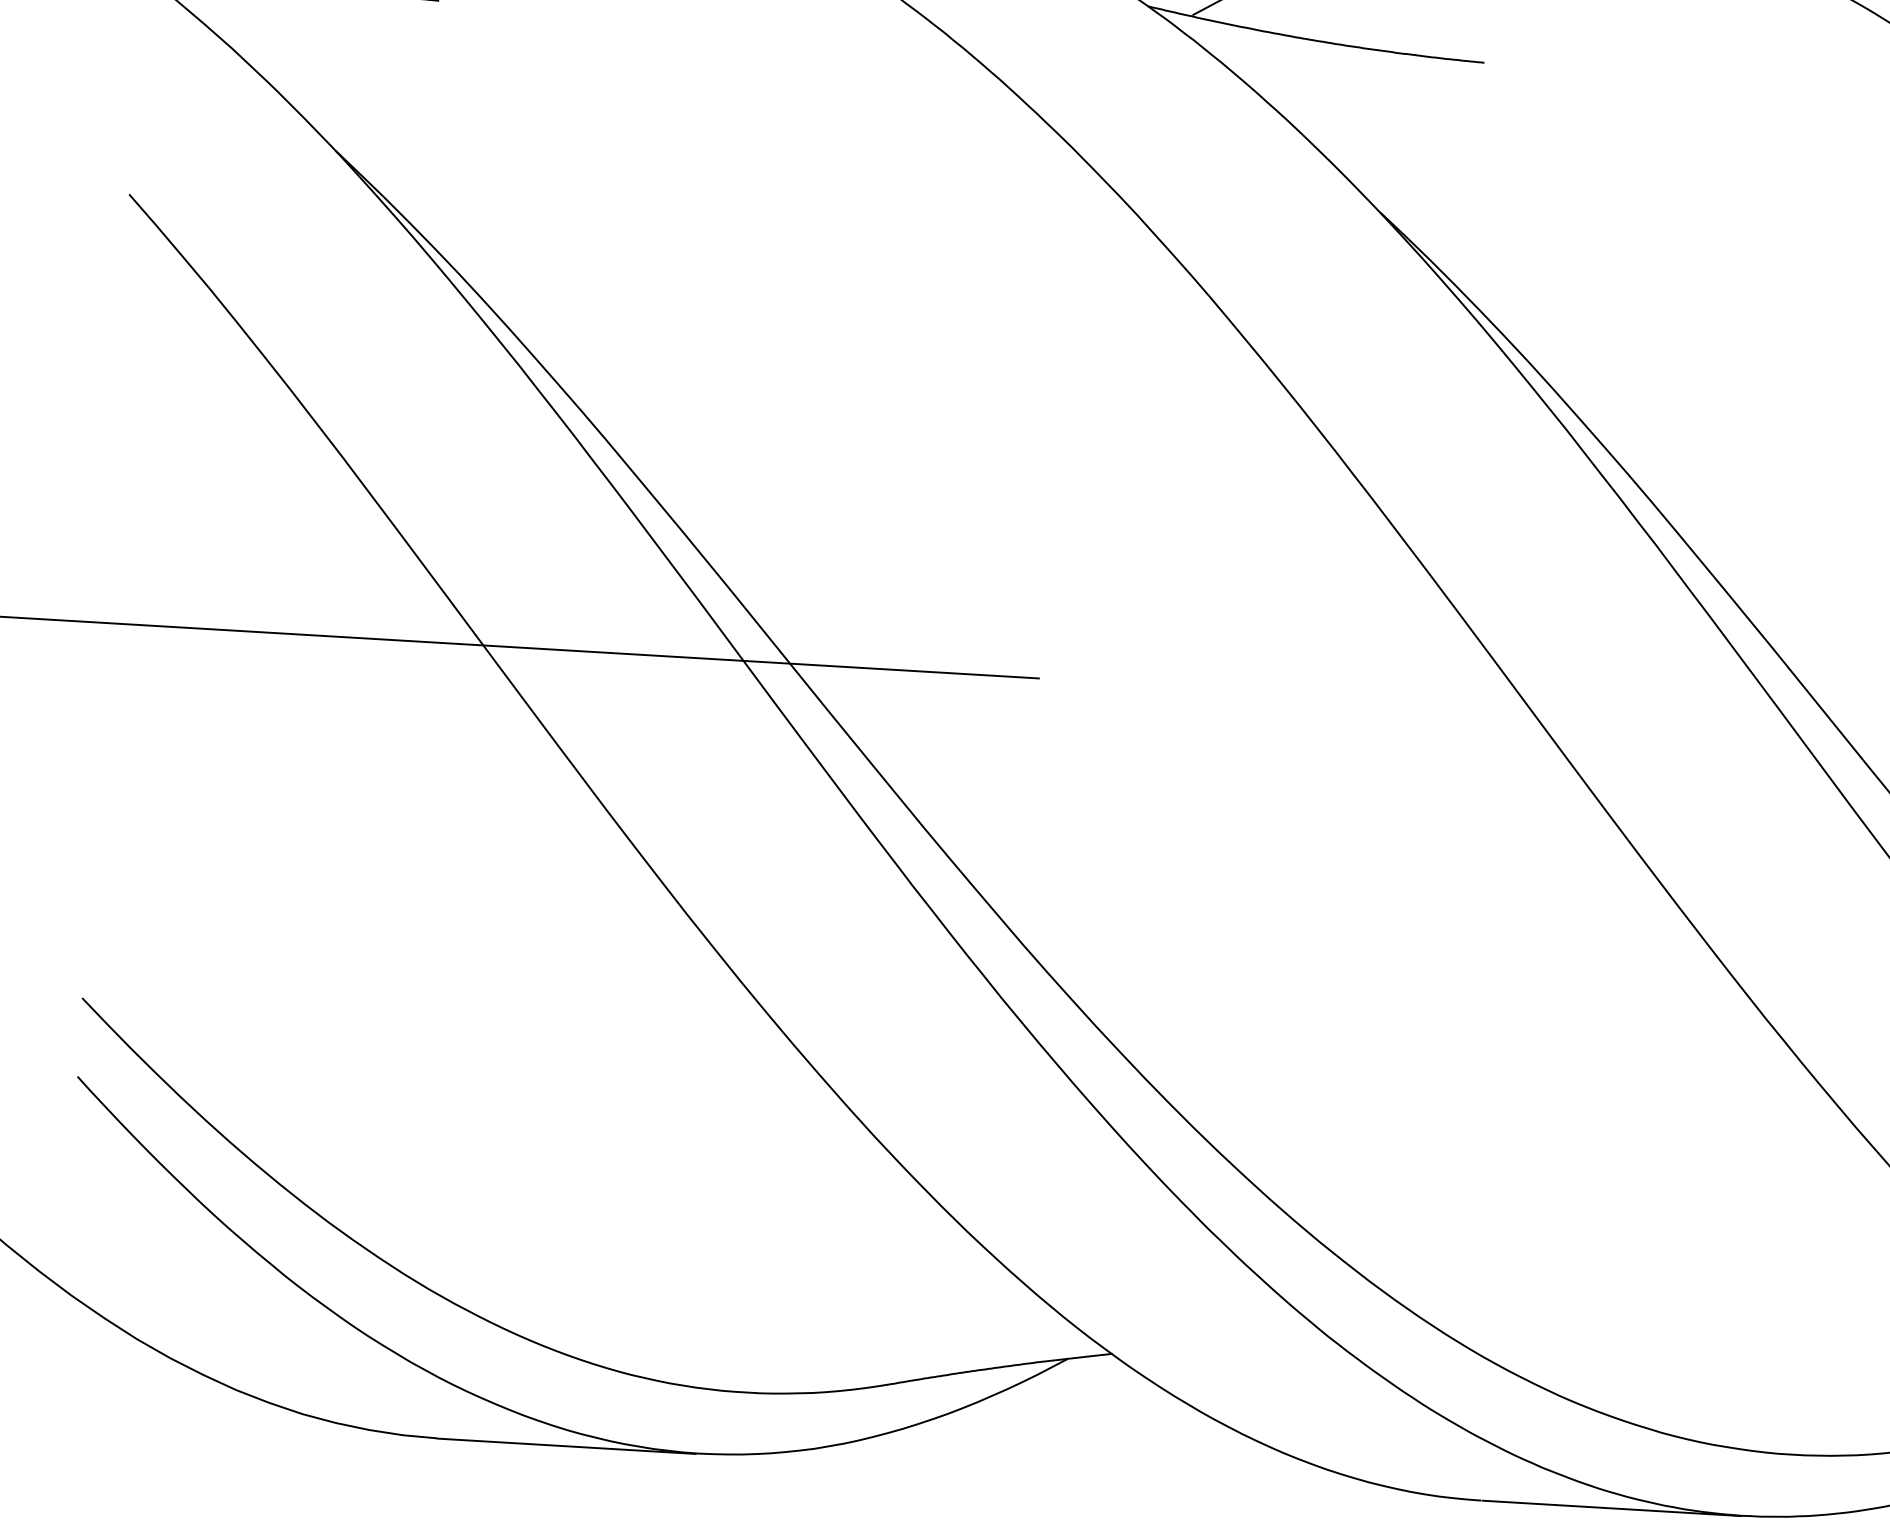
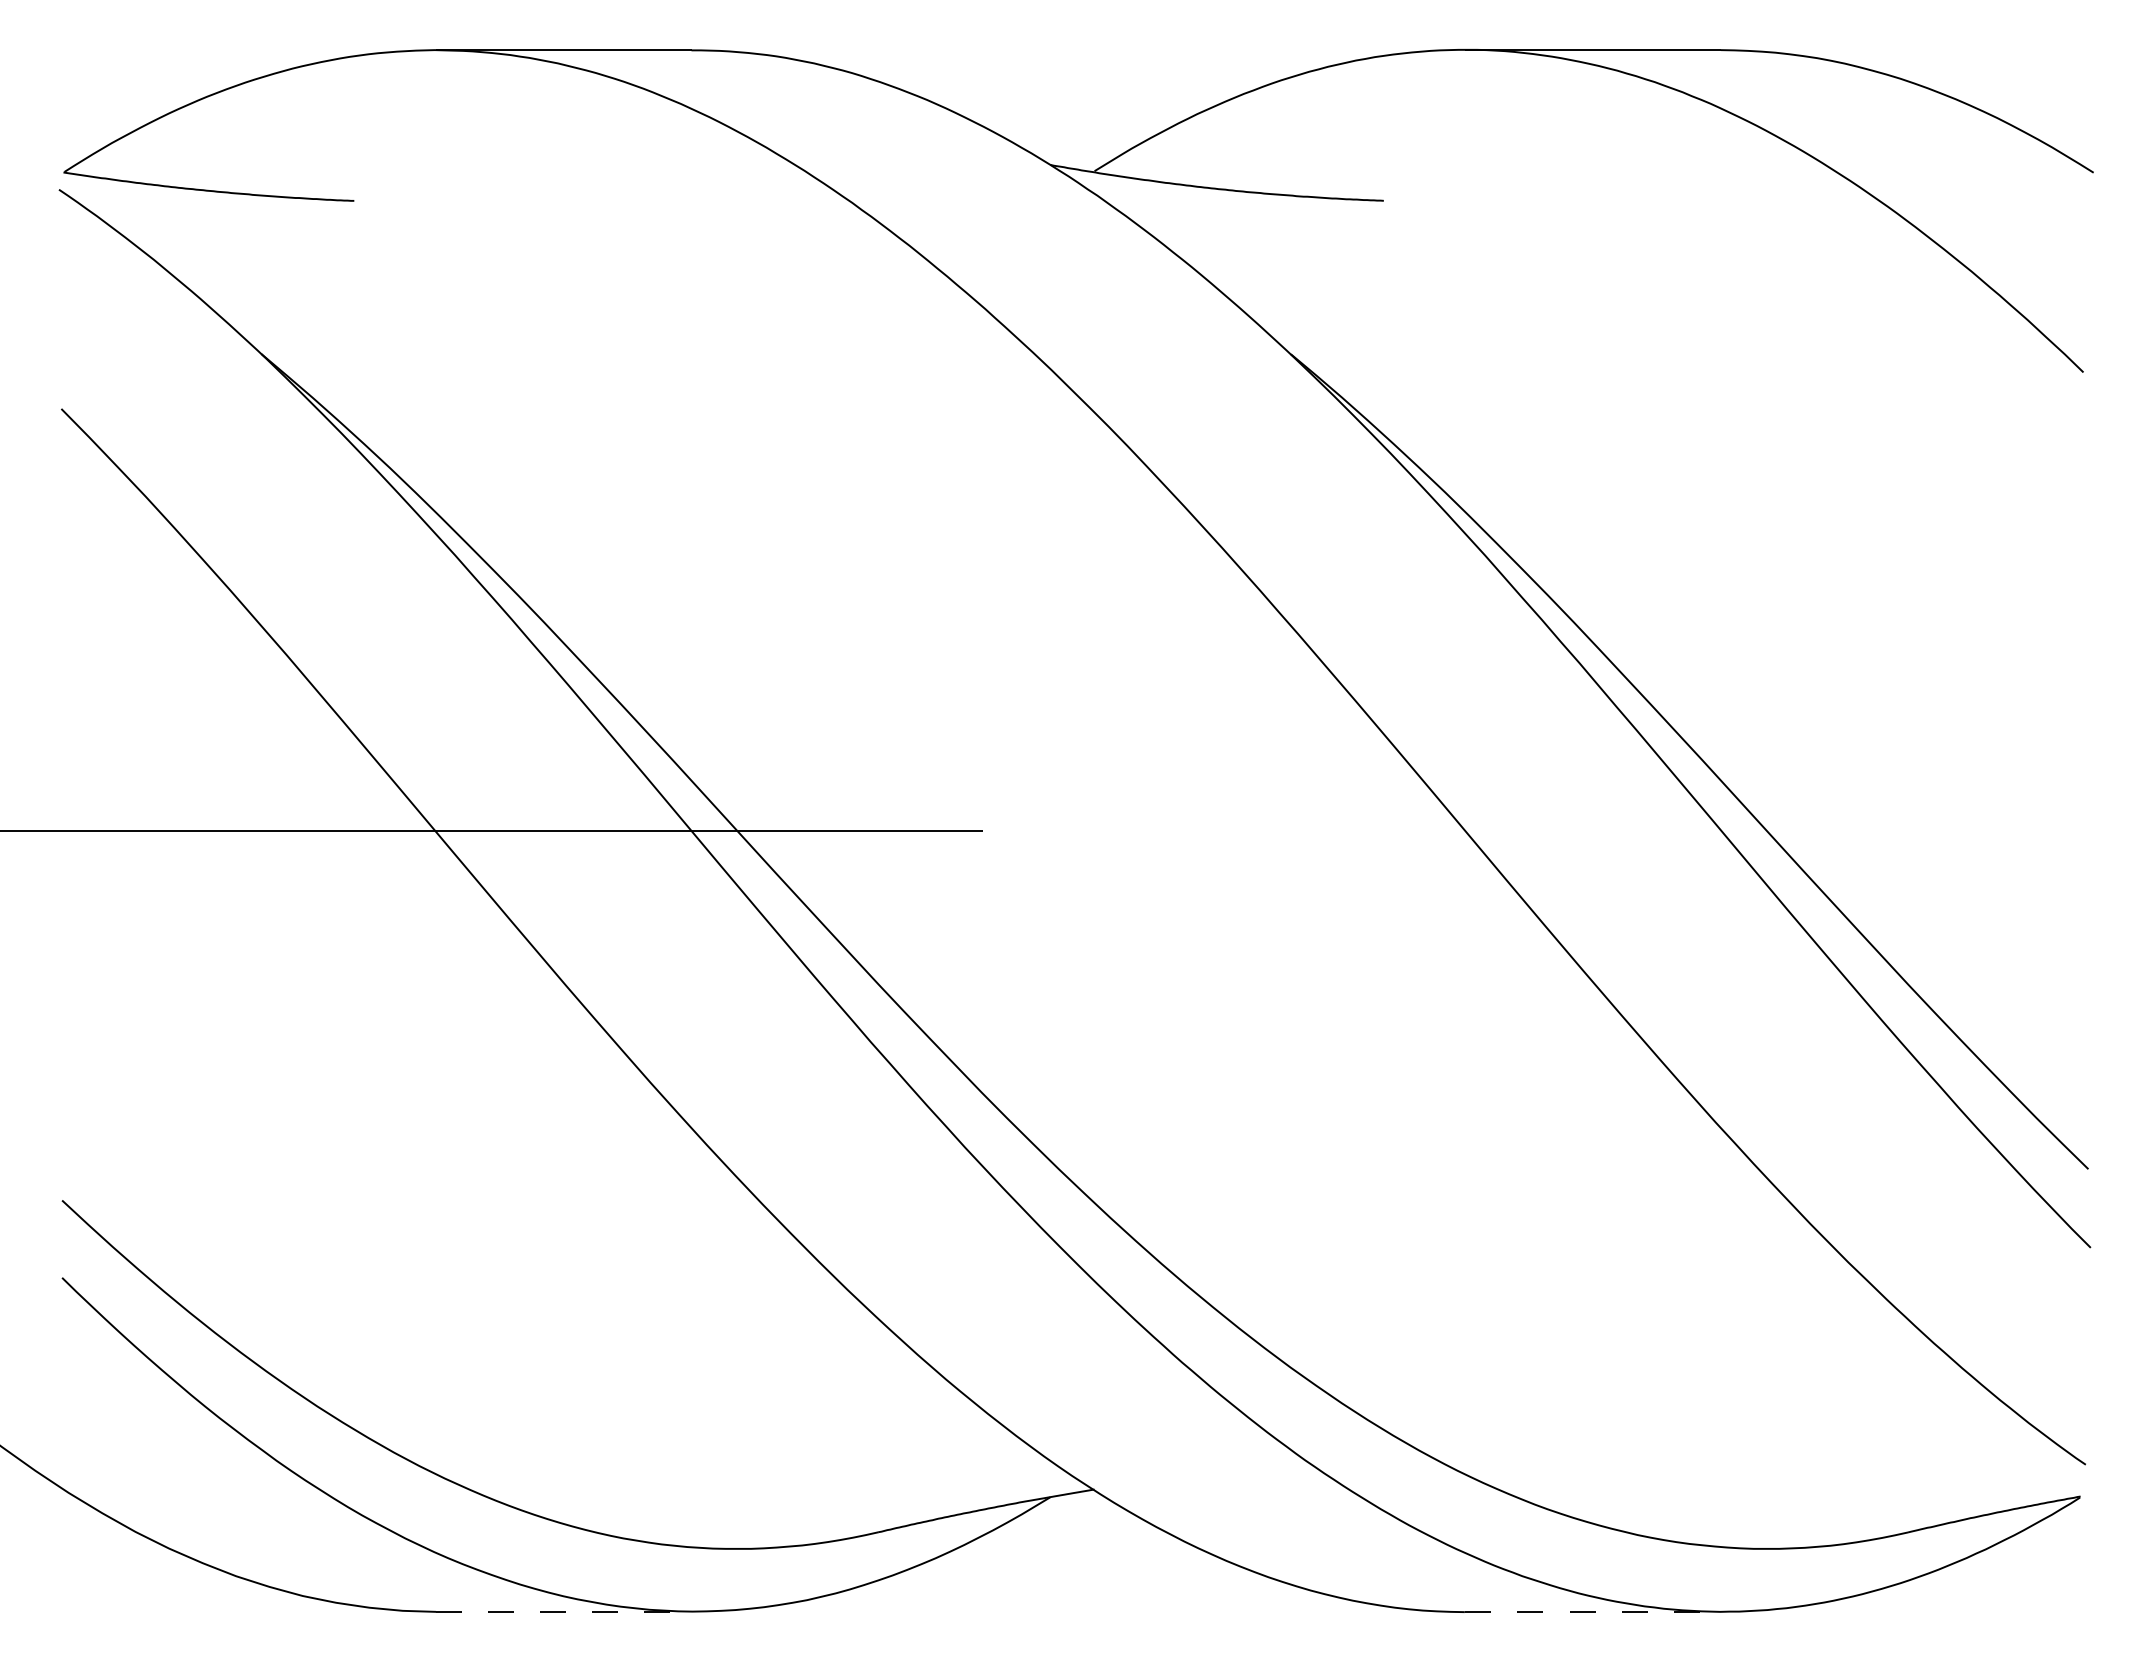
line: (567, 1446) -> (564, 1612), solid -> dashed
line: (1612, 1508) -> (1593, 1612), solid -> dashed

